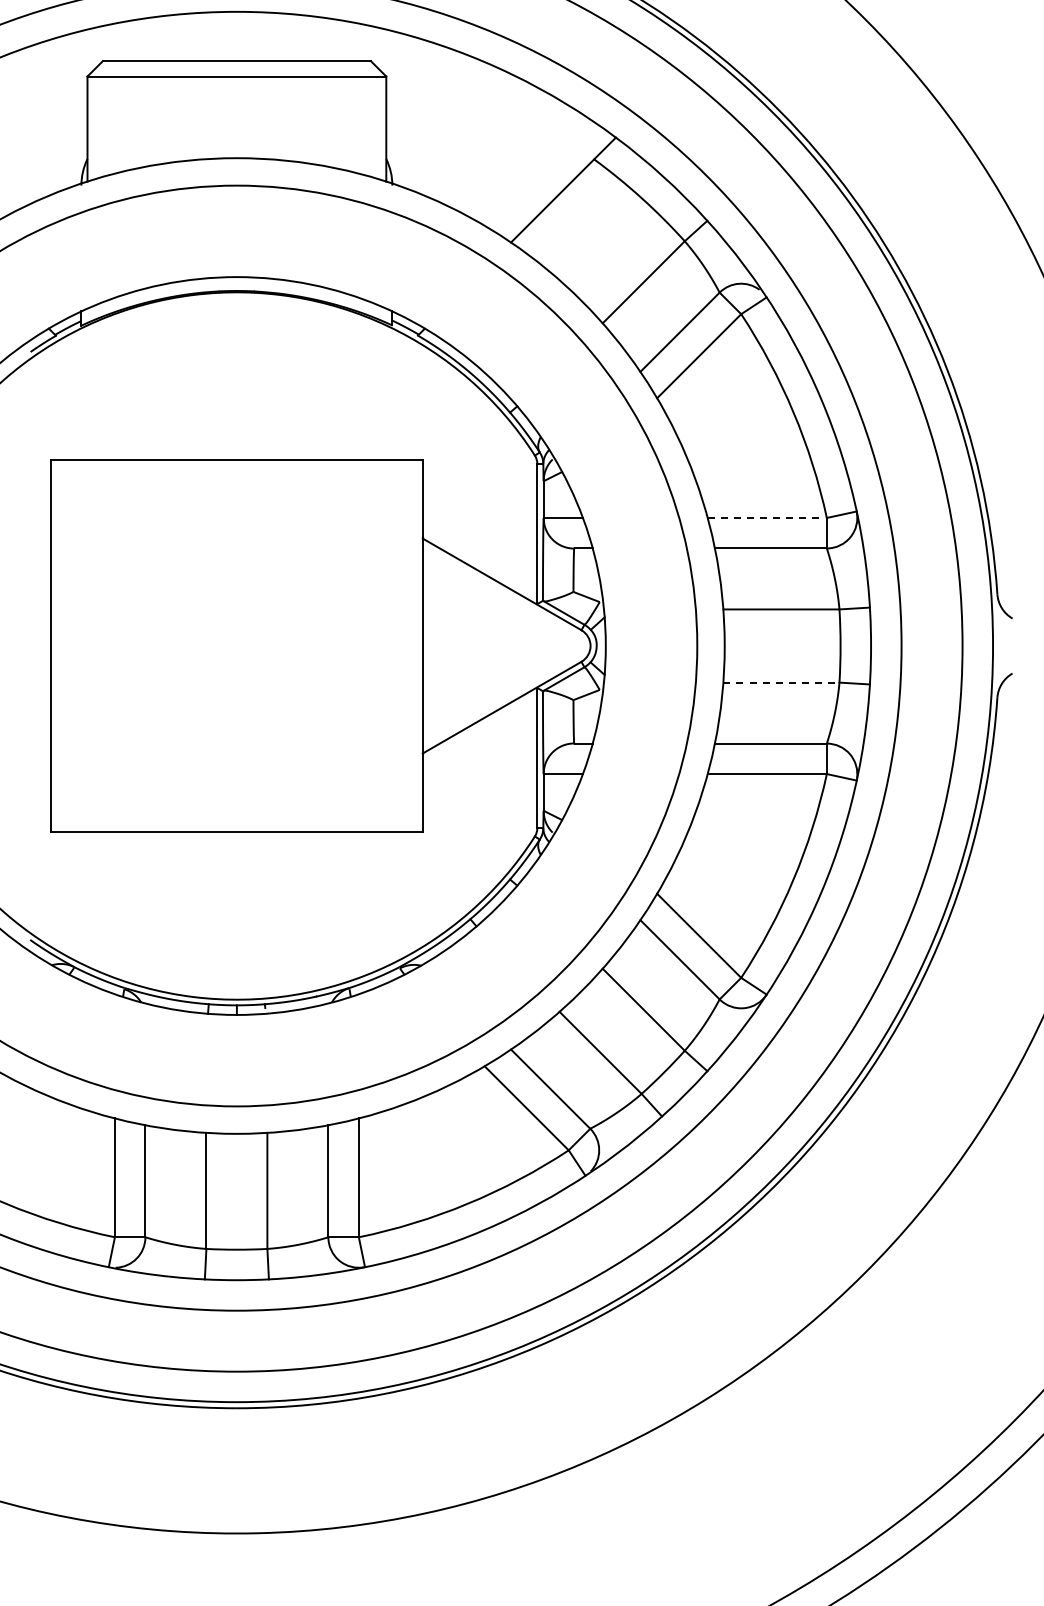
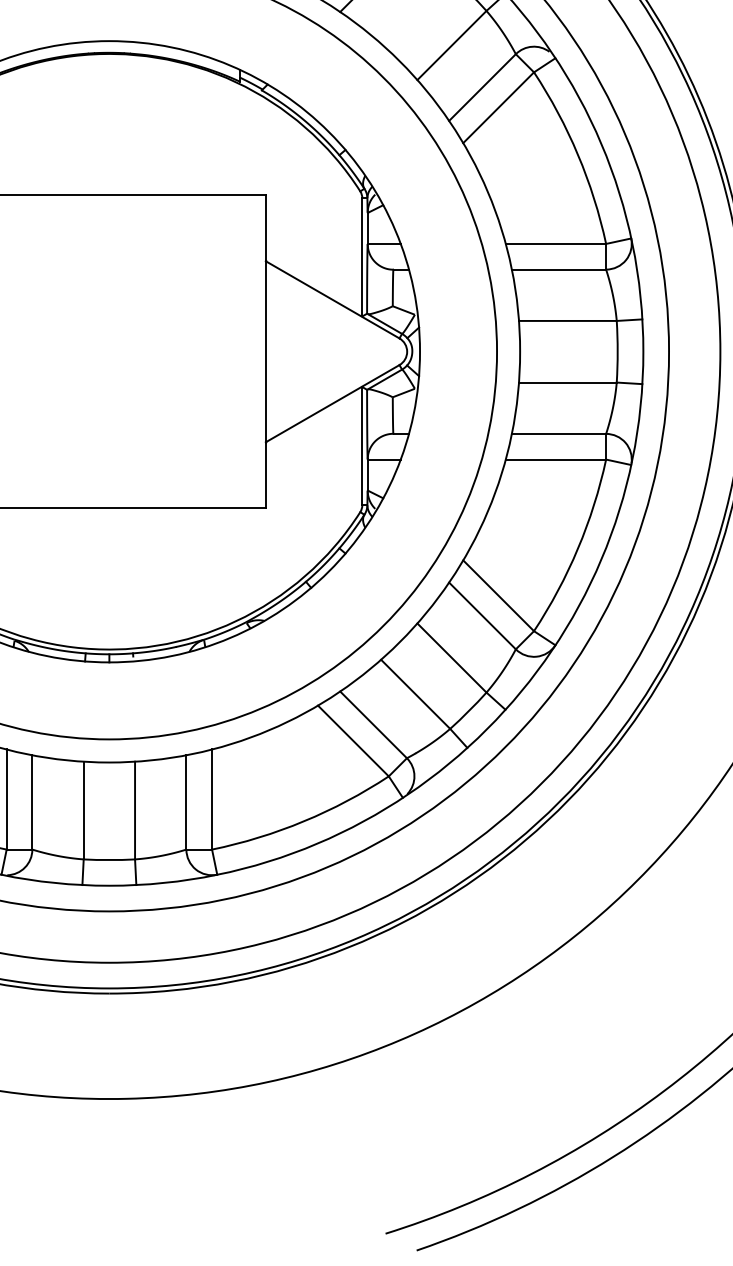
line: (767, 517) -> (556, 243), dashed -> solid
line: (781, 682) -> (567, 382), dashed -> solid

